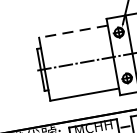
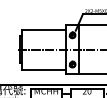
line: (73, 31) -> (44, 29), dashed -> solid

